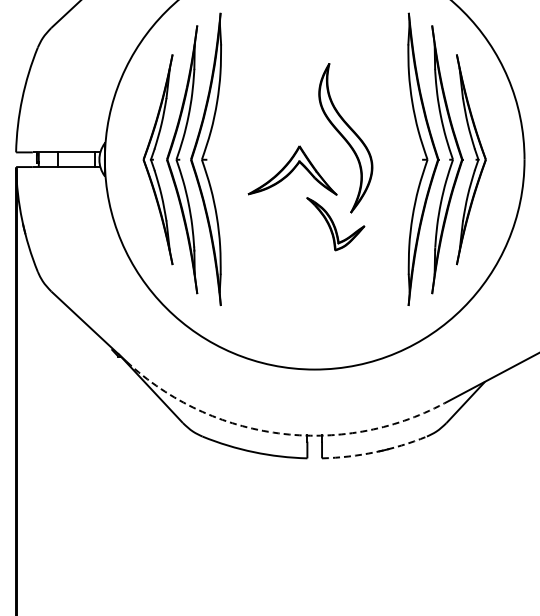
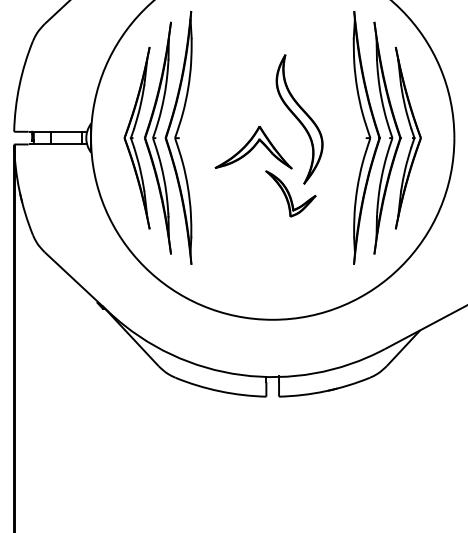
arc: (278, 433) -> (241, 375), dashed -> solid
arc: (375, 452) -> (325, 391), dashed -> solid

